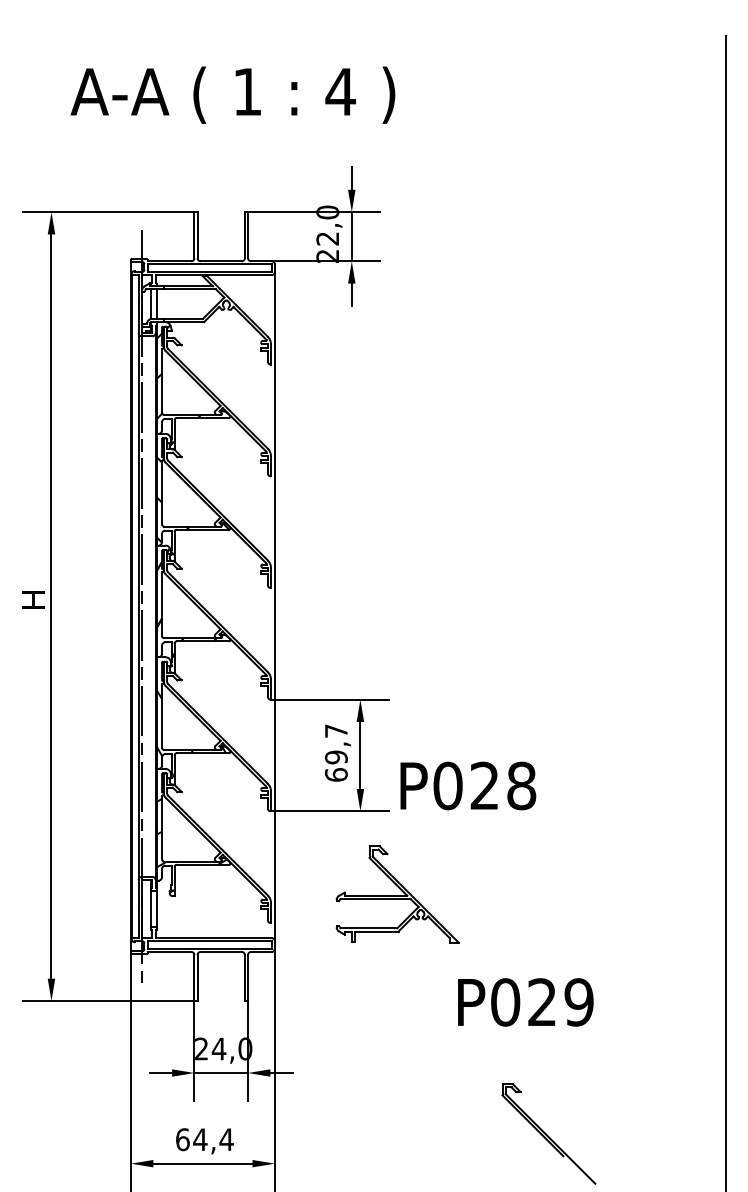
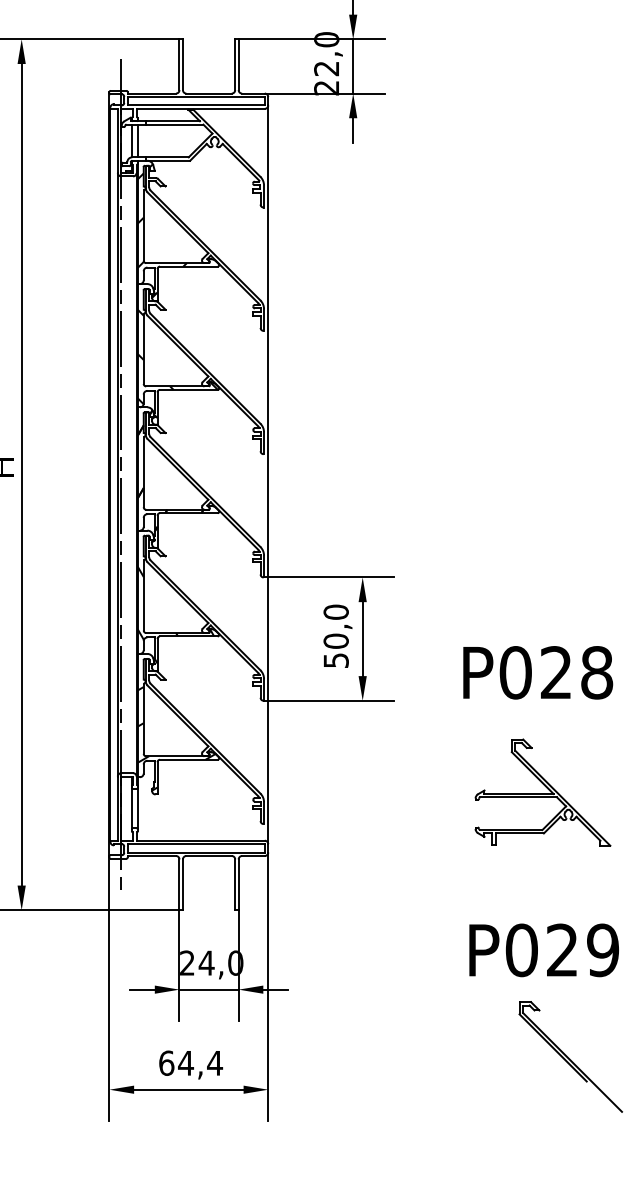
text: (335, 752) -> (335, 635), 69,7 -> 50,0
text: (468, 785) -> (538, 672), moved
part: (397, 894) -> (542, 792), moved
text: (525, 1002) -> (543, 950), moved

